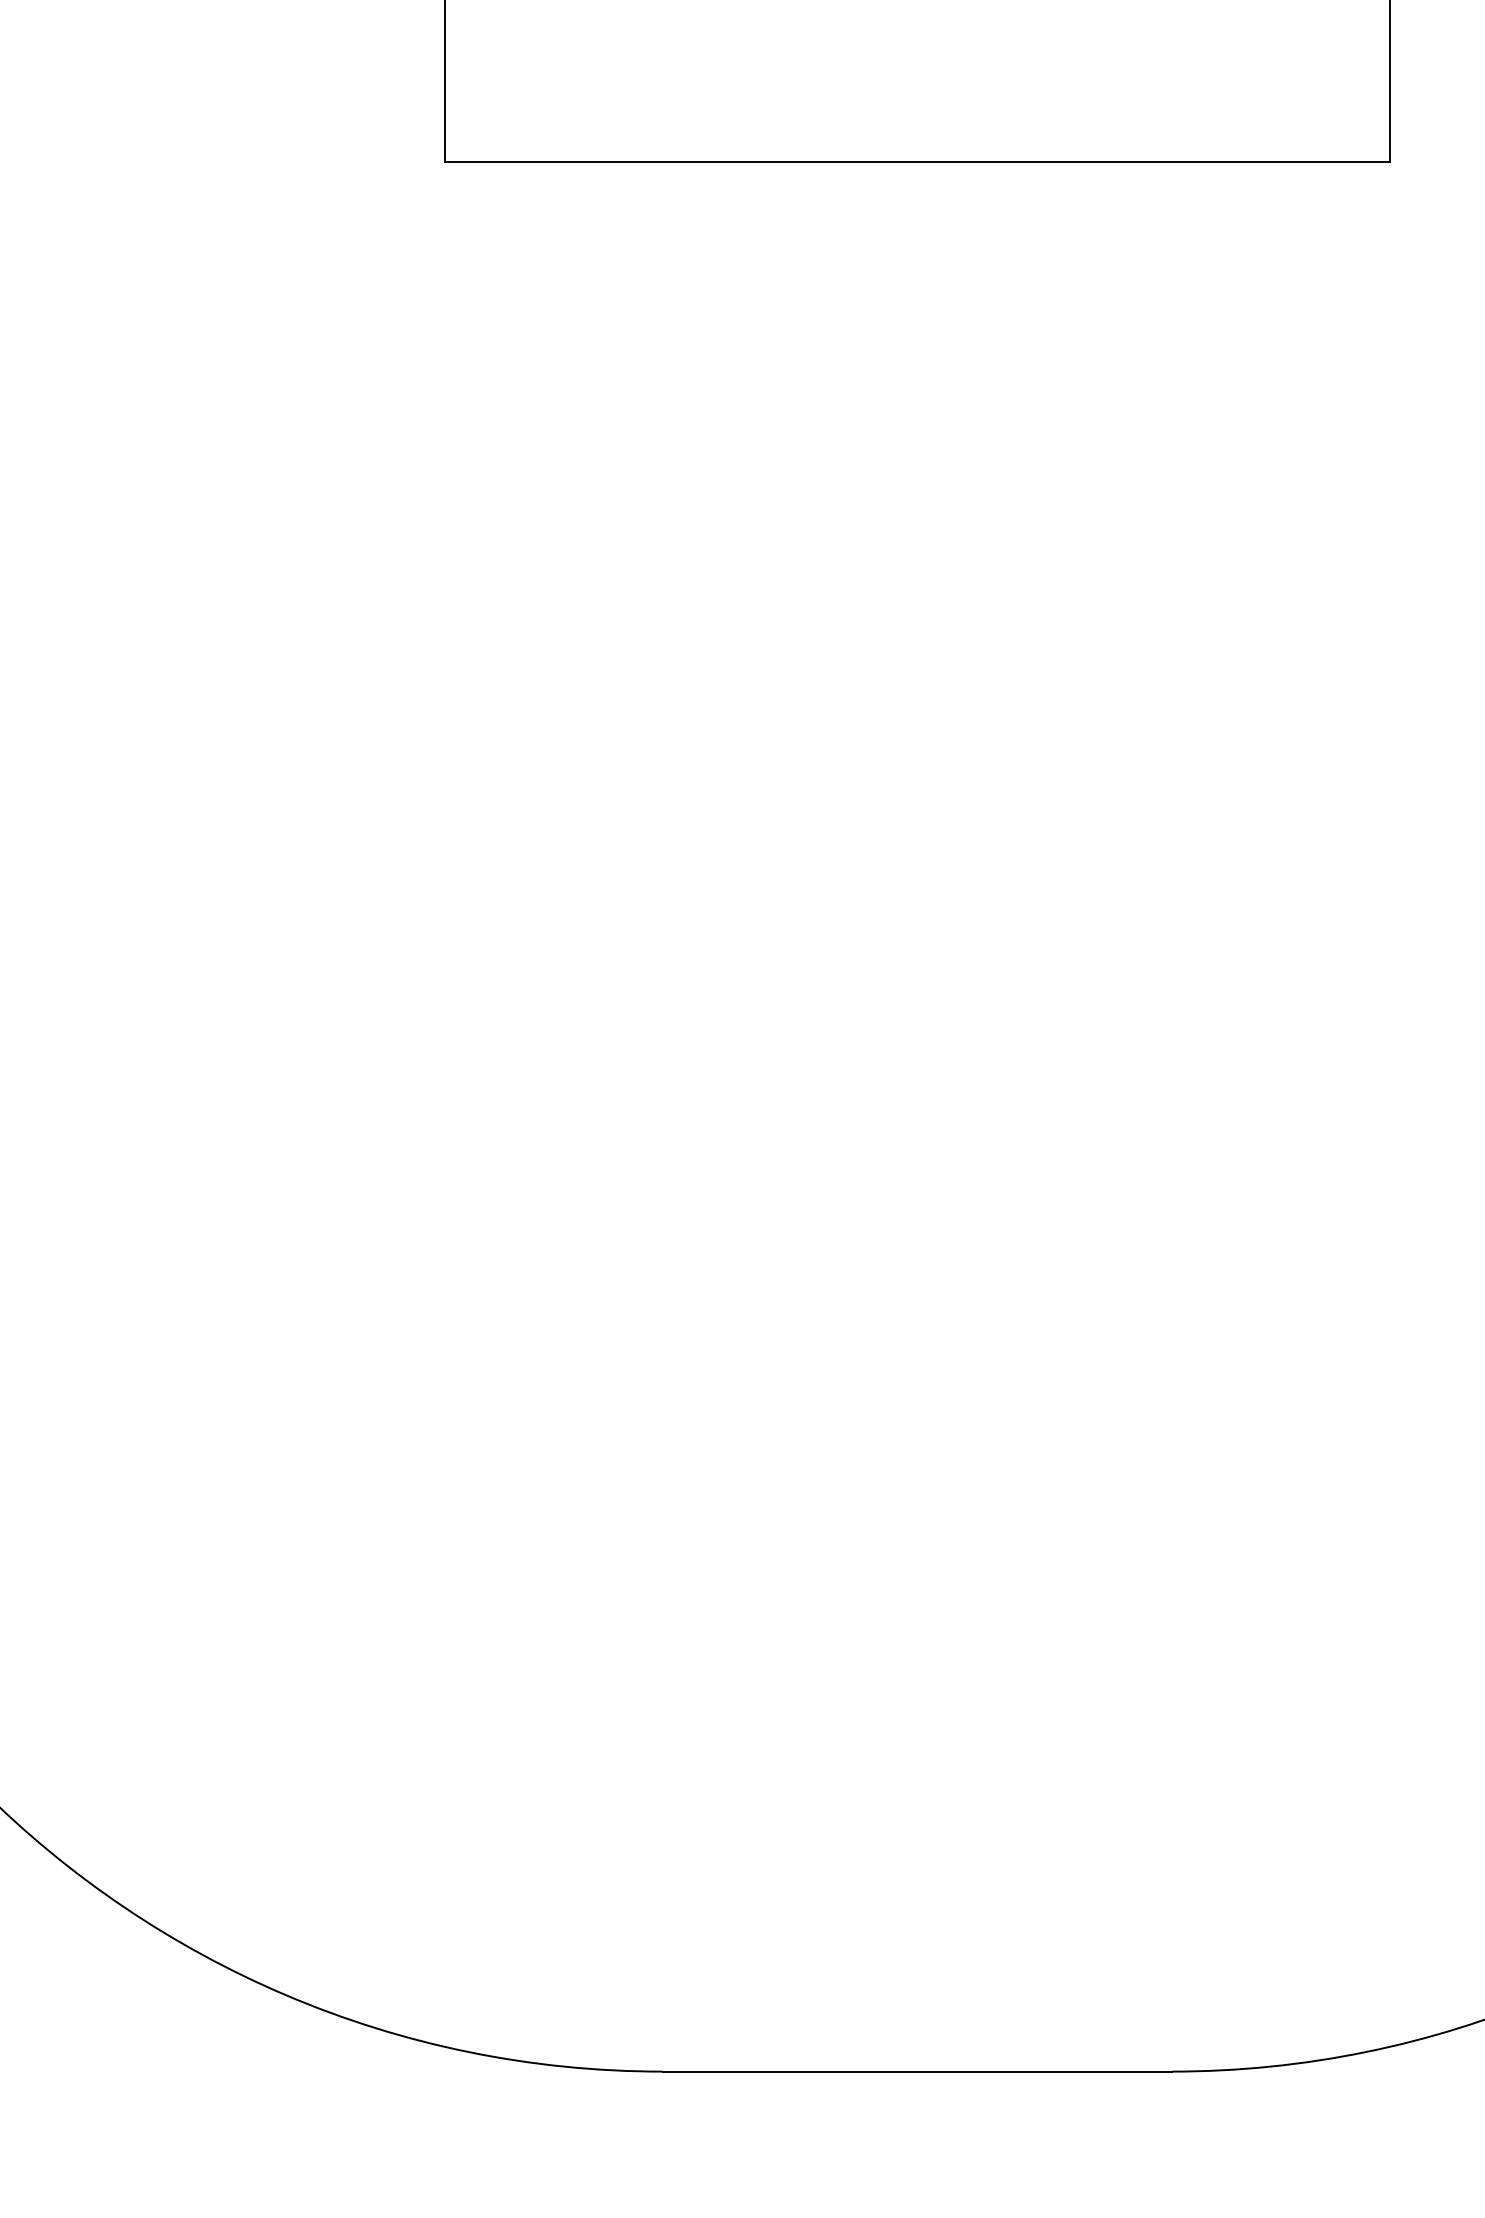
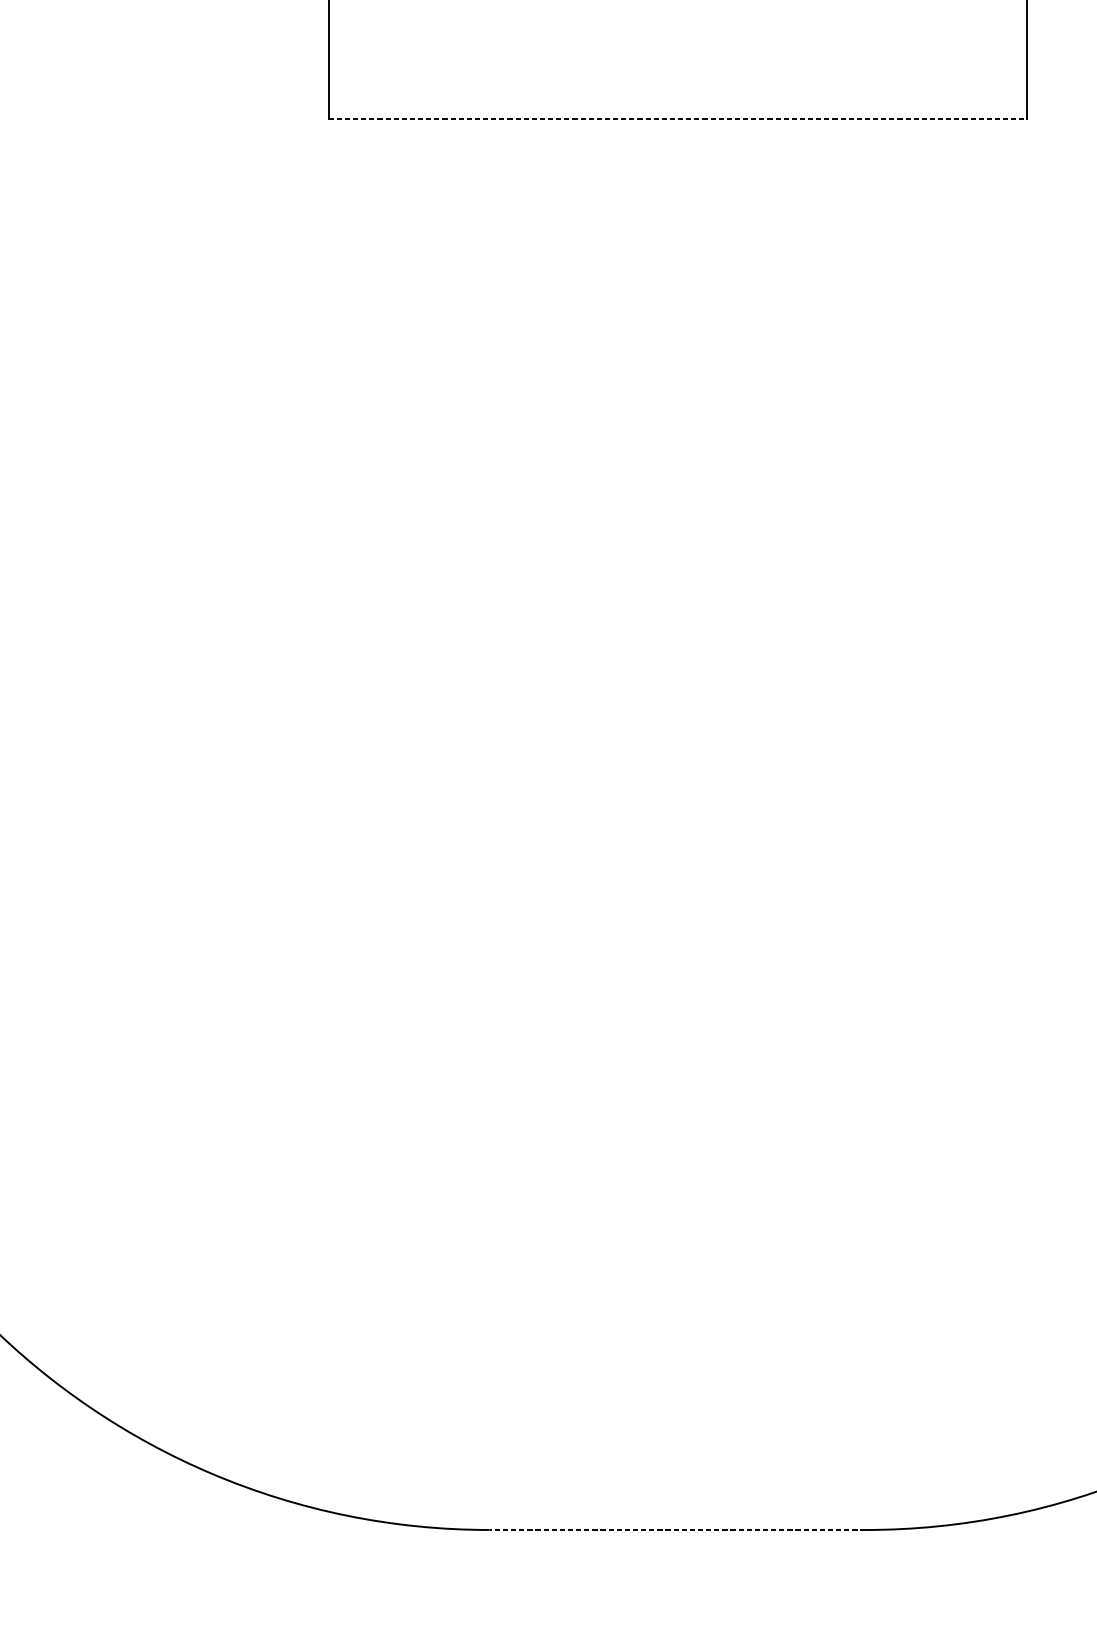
line: (917, 161) -> (677, 119), solid -> dashed
line: (917, 2071) -> (677, 1529), solid -> dashed

